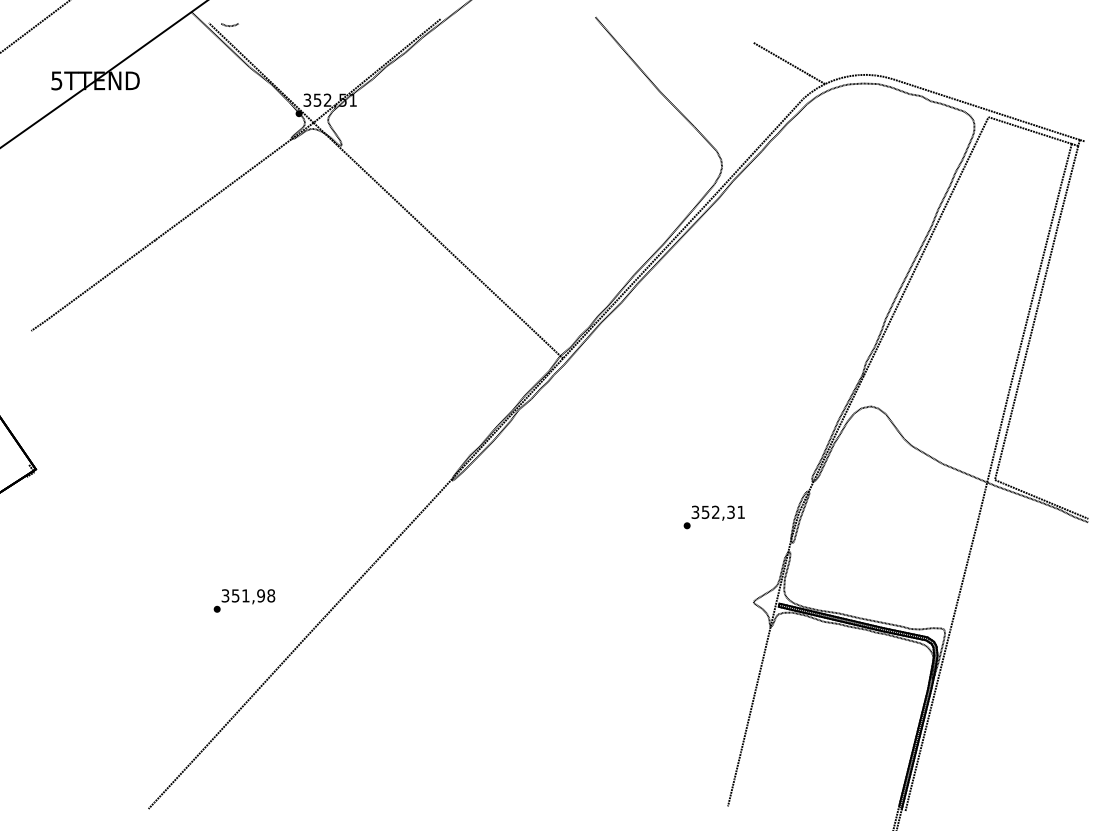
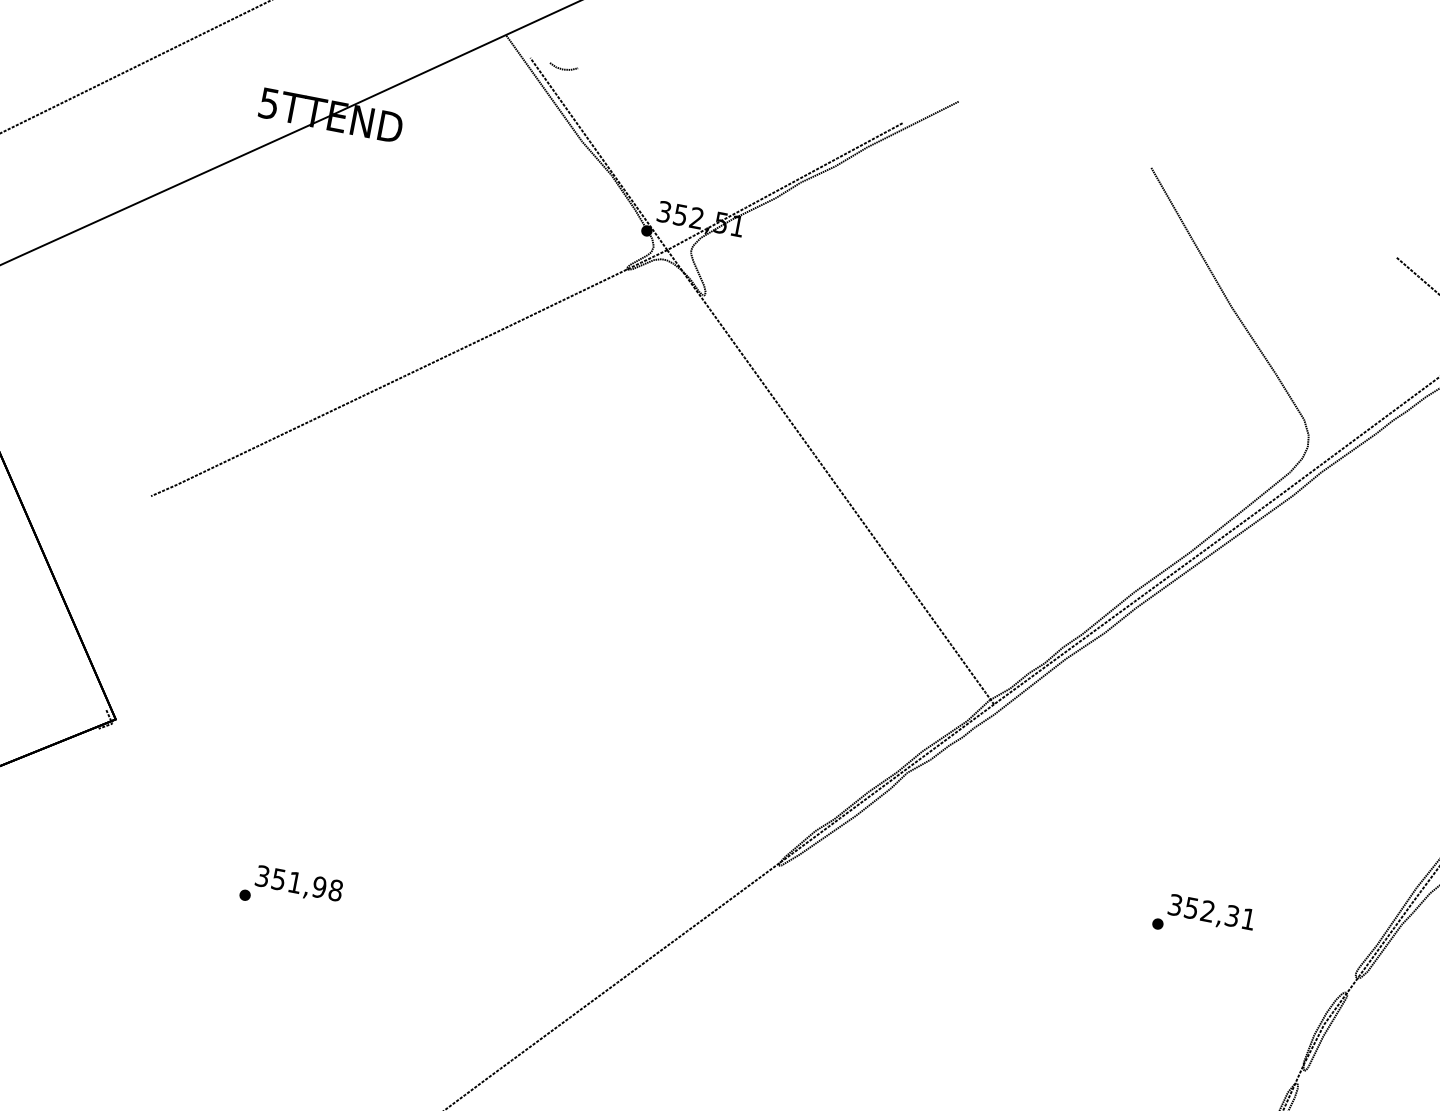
text: (713, 517) -> (1202, 918), moved
text: (244, 600) -> (291, 889), moved

